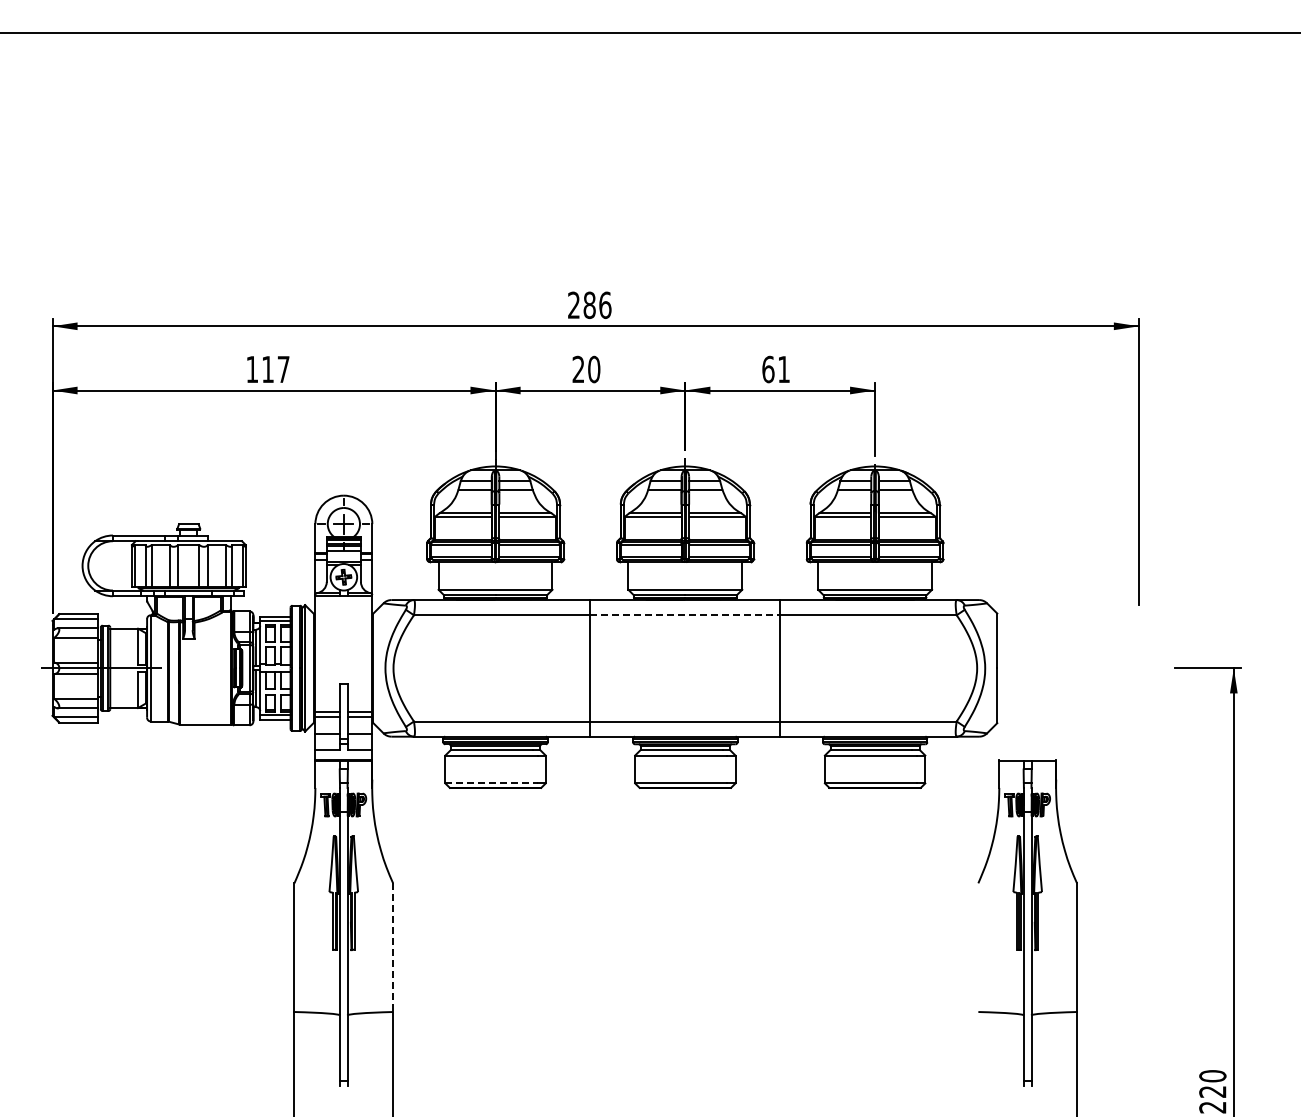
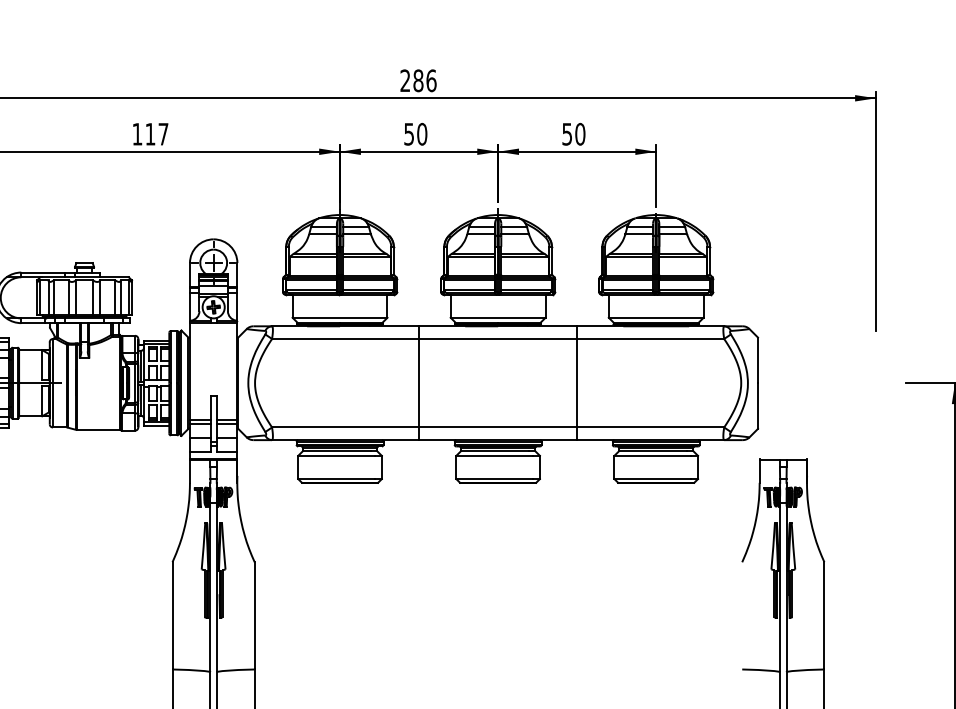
text: (578, 369) -> (409, 134), 20 -> 50
text: (776, 369) -> (574, 134), 61 -> 50
line: (685, 615) -> (498, 339), dashed -> solid
line: (491, 783) -> (336, 479), dashed -> solid
line: (393, 948) -> (255, 616), dashed -> solid

